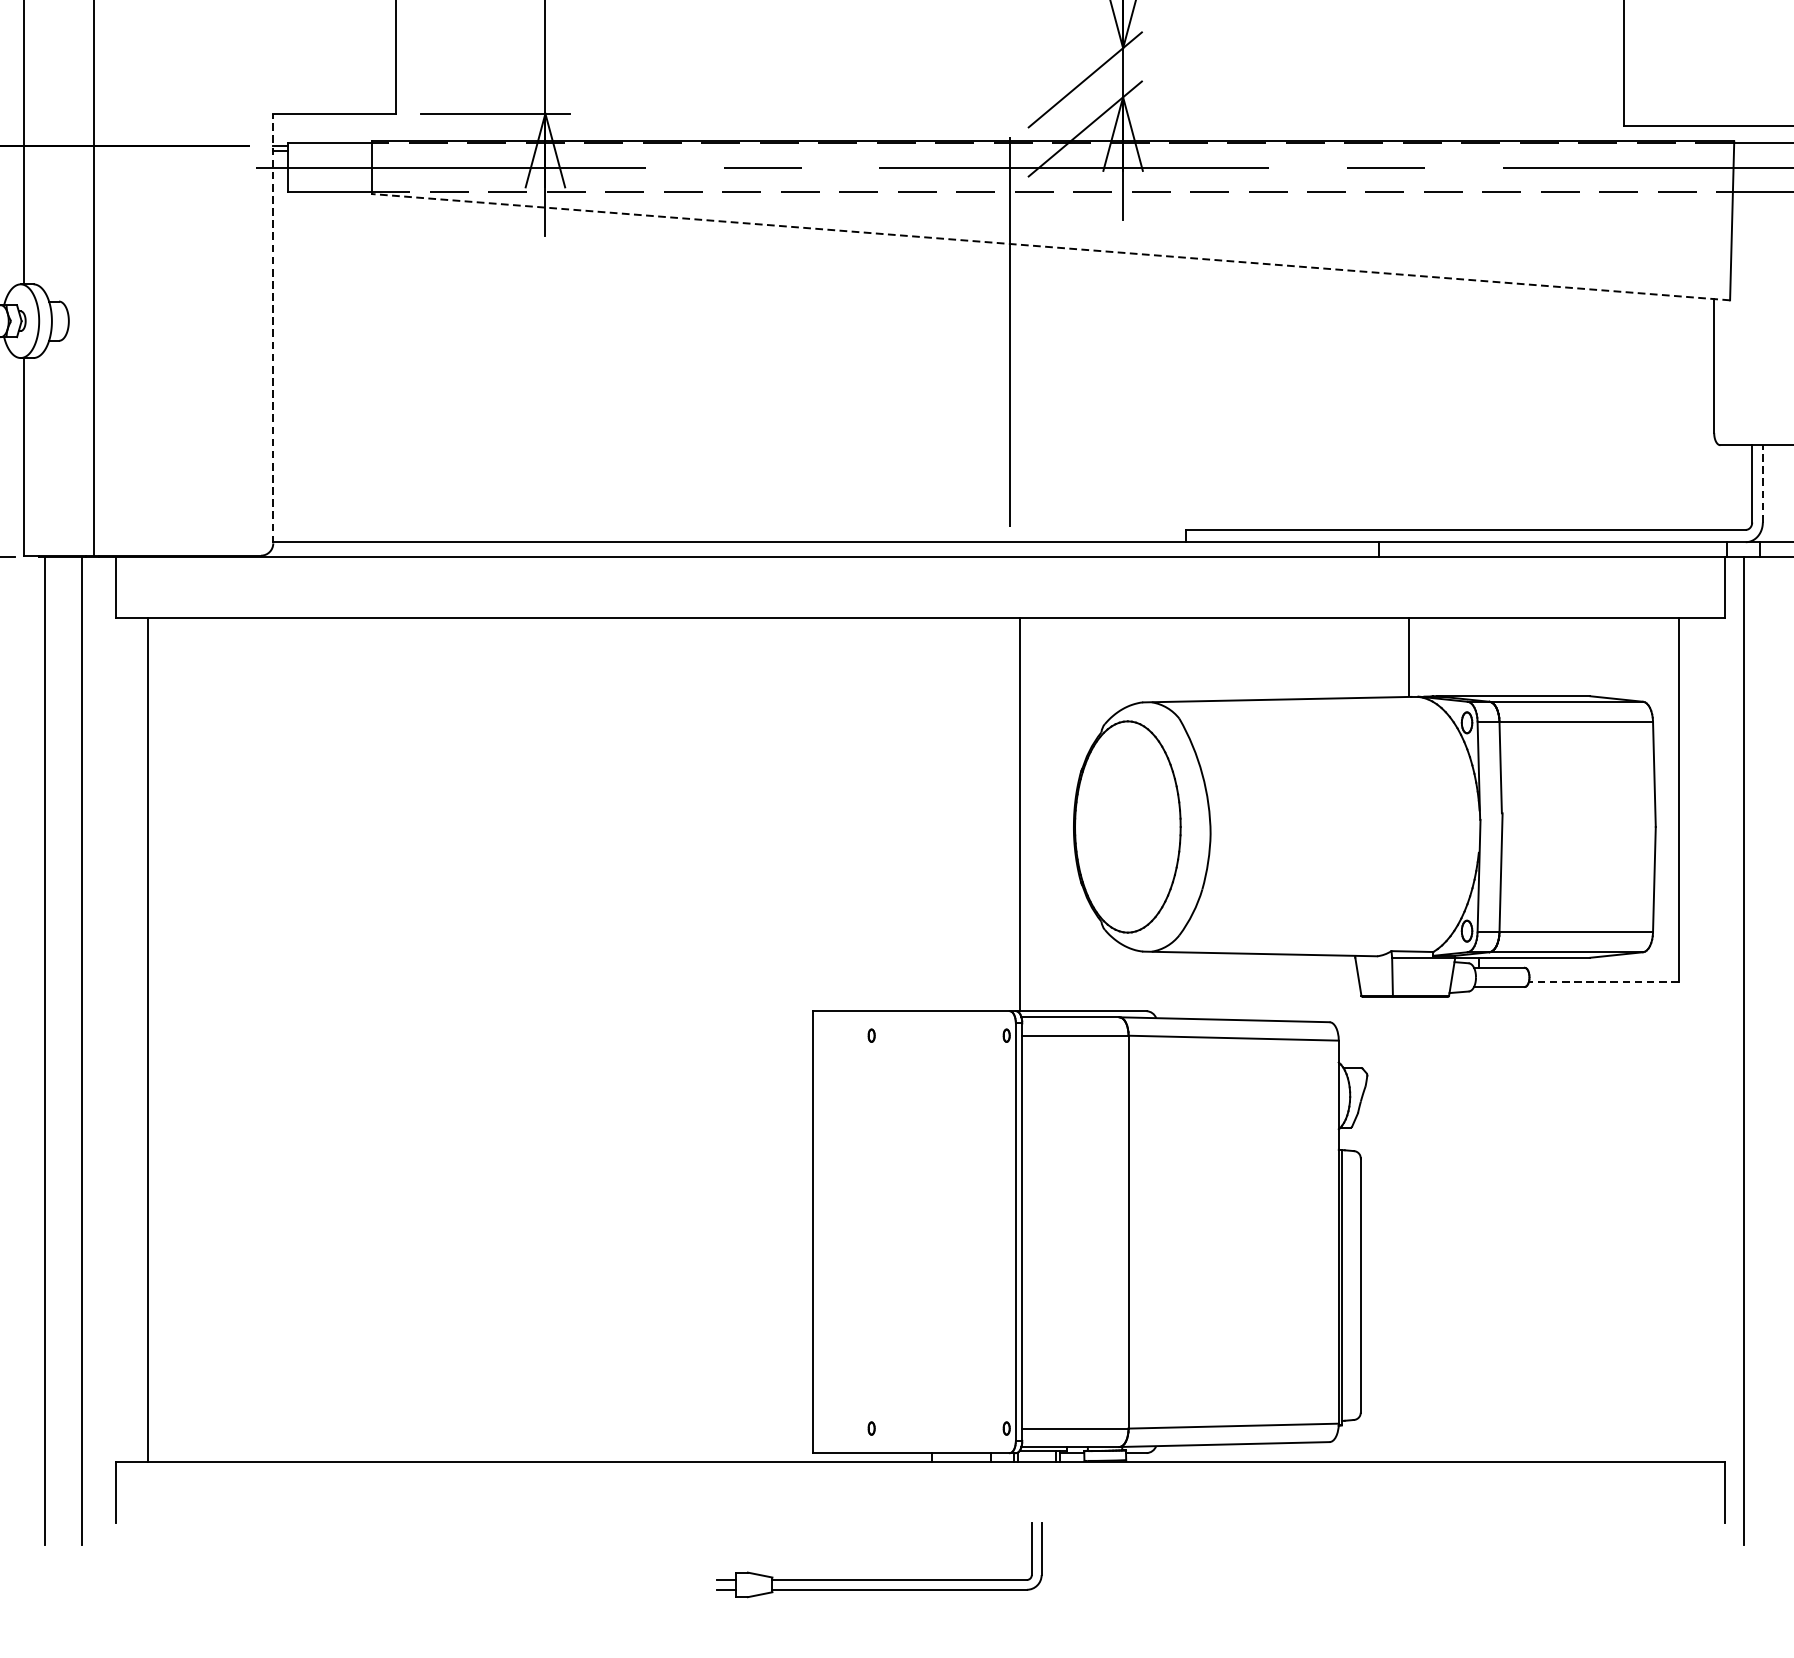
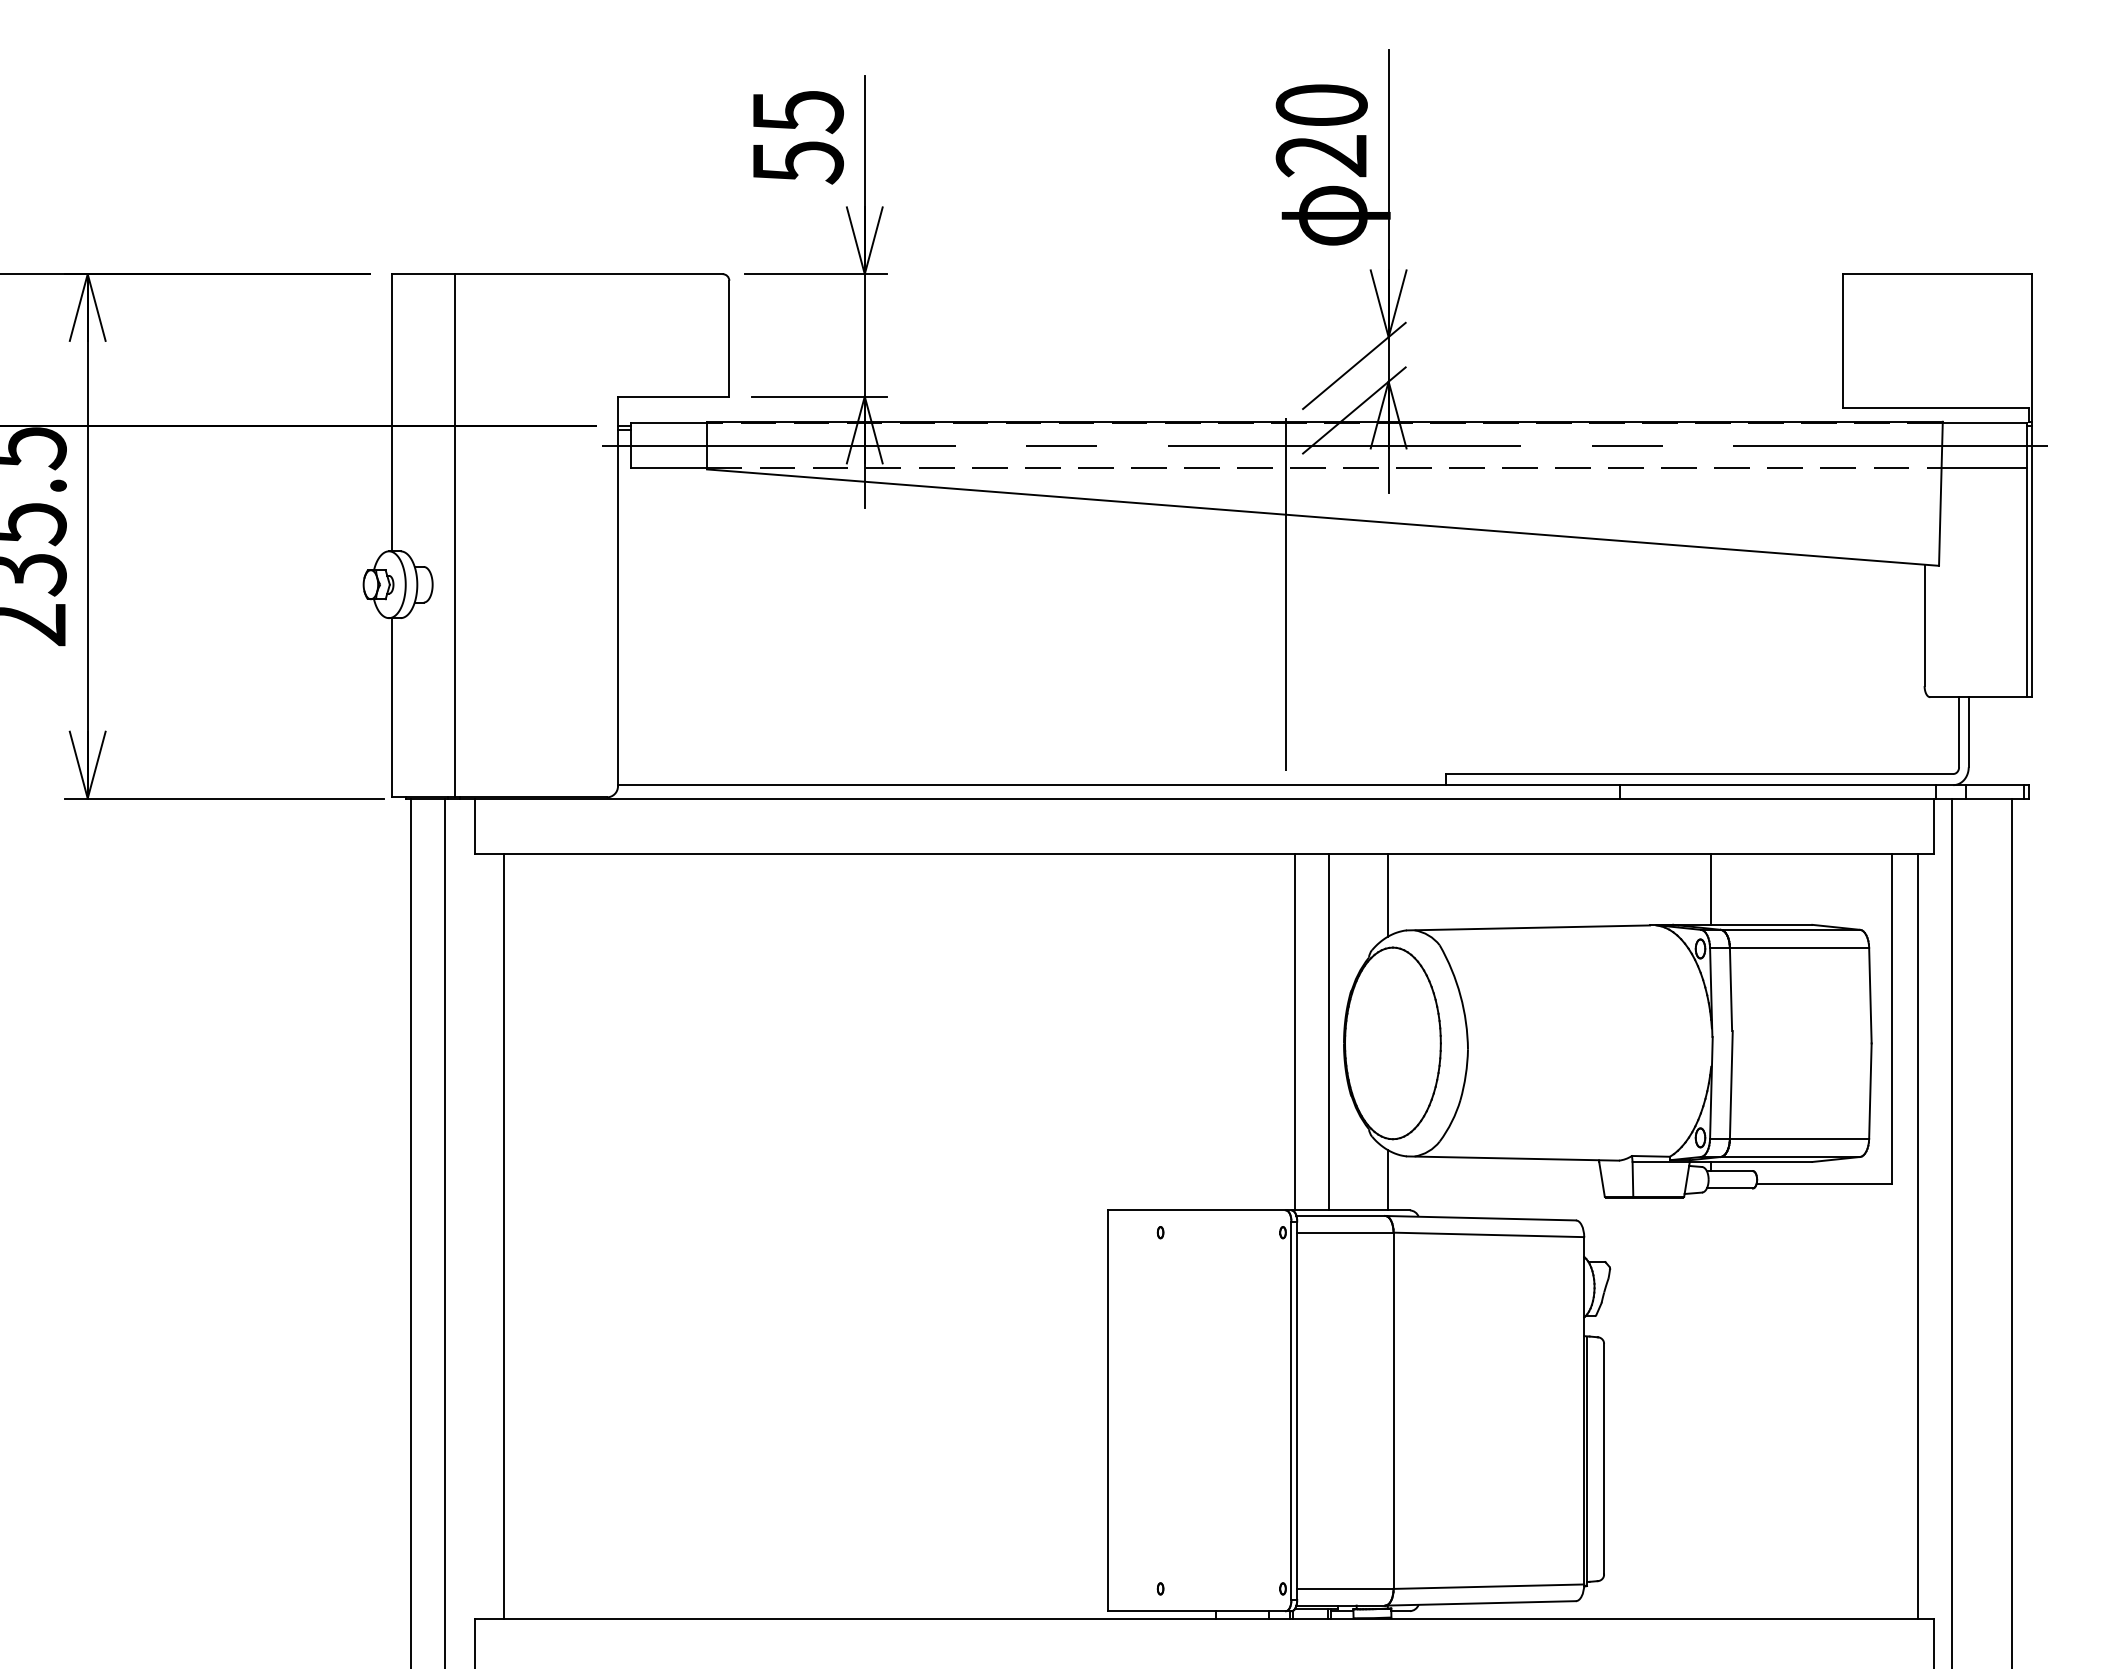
line: (1051, 247) -> (1323, 517), dashed -> solid
line: (273, 328) -> (618, 591), dashed -> solid
line: (1762, 483) -> (1968, 731), dashed -> solid
line: (1409, 657) -> (1711, 889), moved
line: (1122, 663) -> (1388, 895), added
line: (1056, 814) -> (1328, 1032), added
line: (1122, 978) -> (1388, 1180), added
line: (1603, 981) -> (1824, 1183), dashed -> solid
line: (1707, 1039) -> (1918, 1236), added

